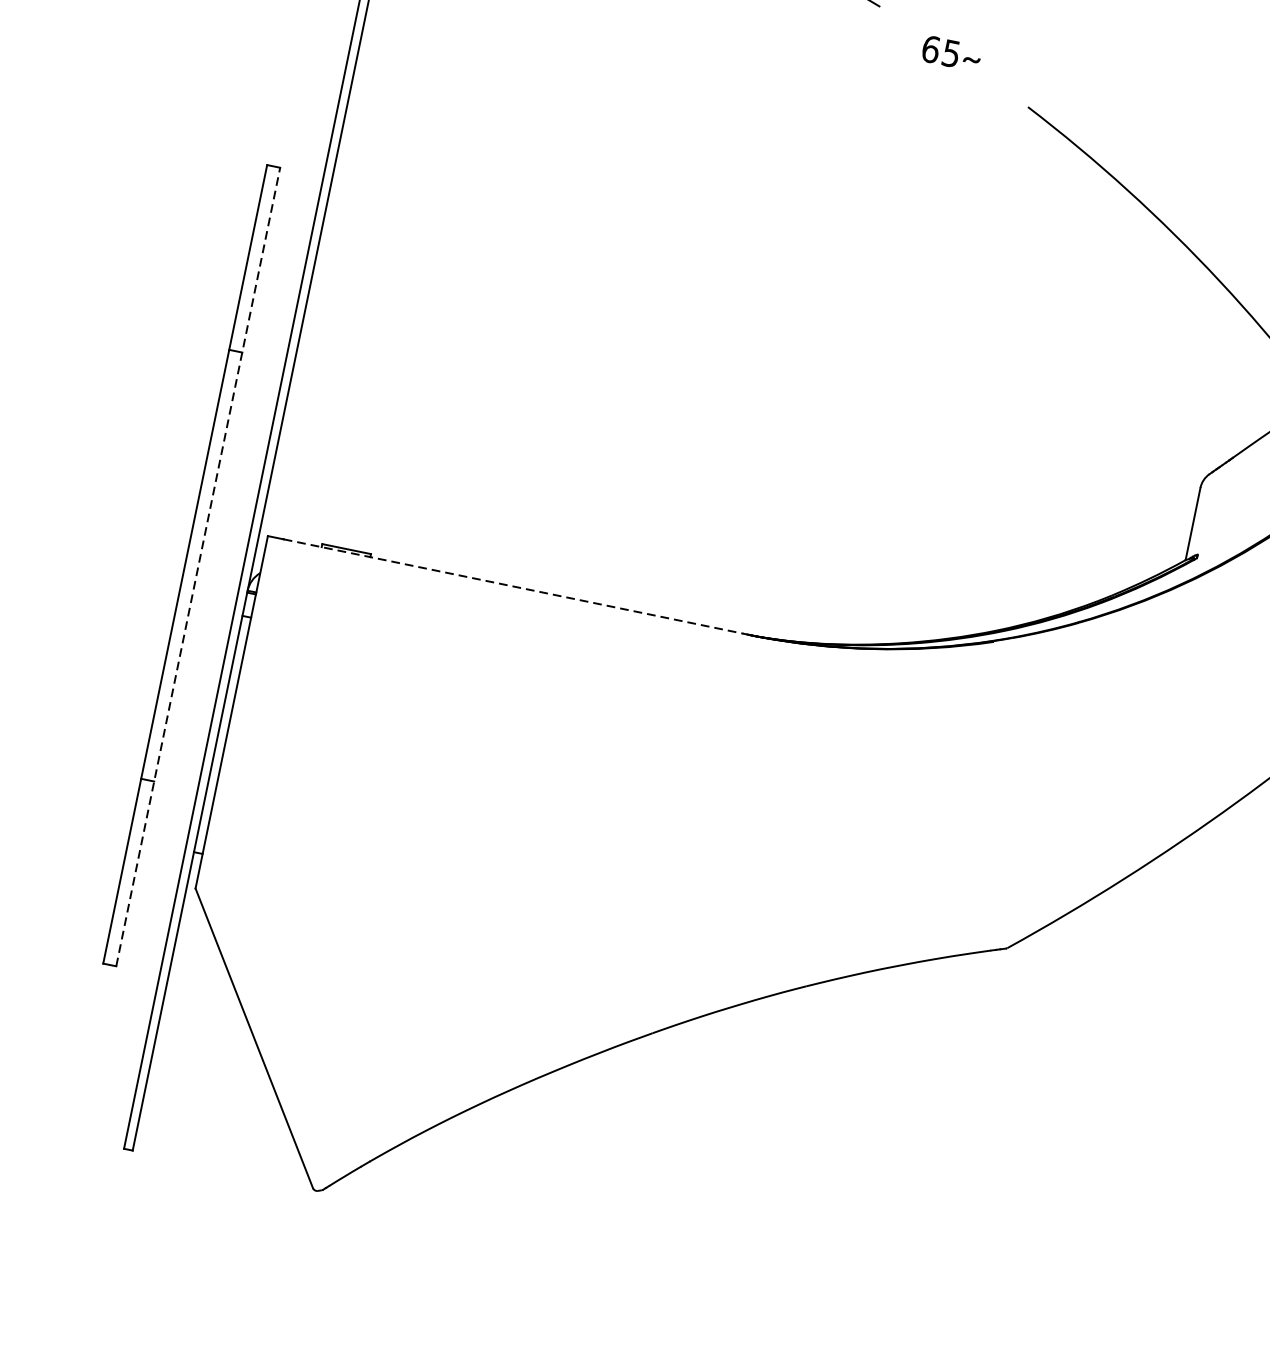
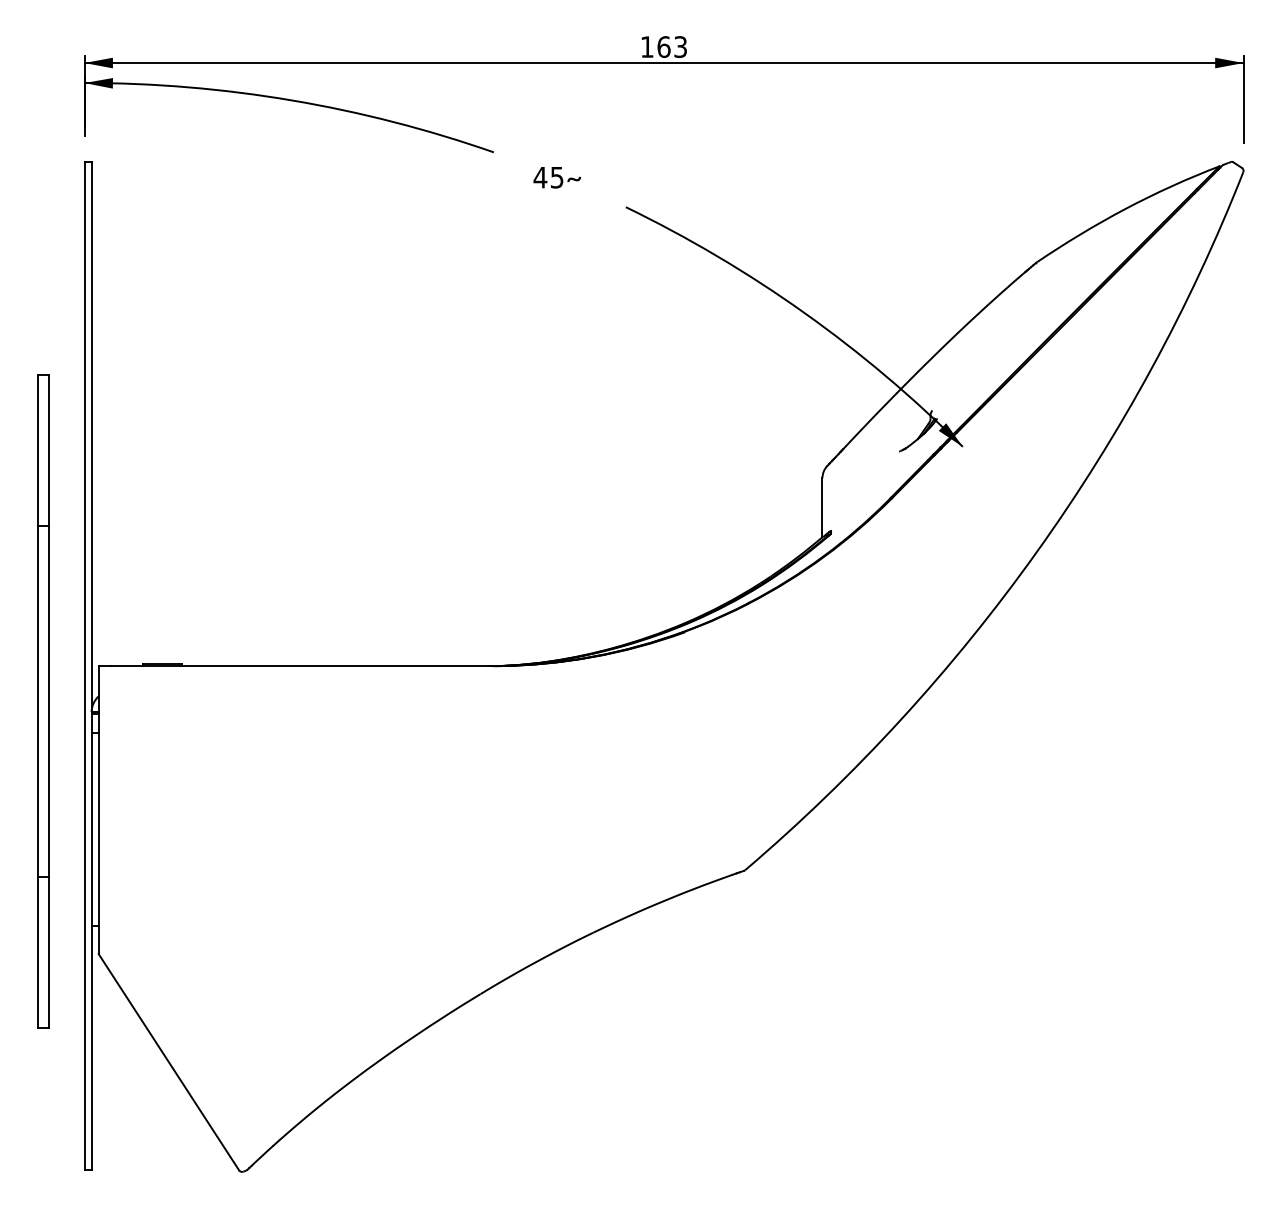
text: (931, 49) -> (540, 177), 65 -> 45
line: (198, 567) -> (49, 701), dashed -> solid
line: (513, 587) -> (299, 666), dashed -> solid

